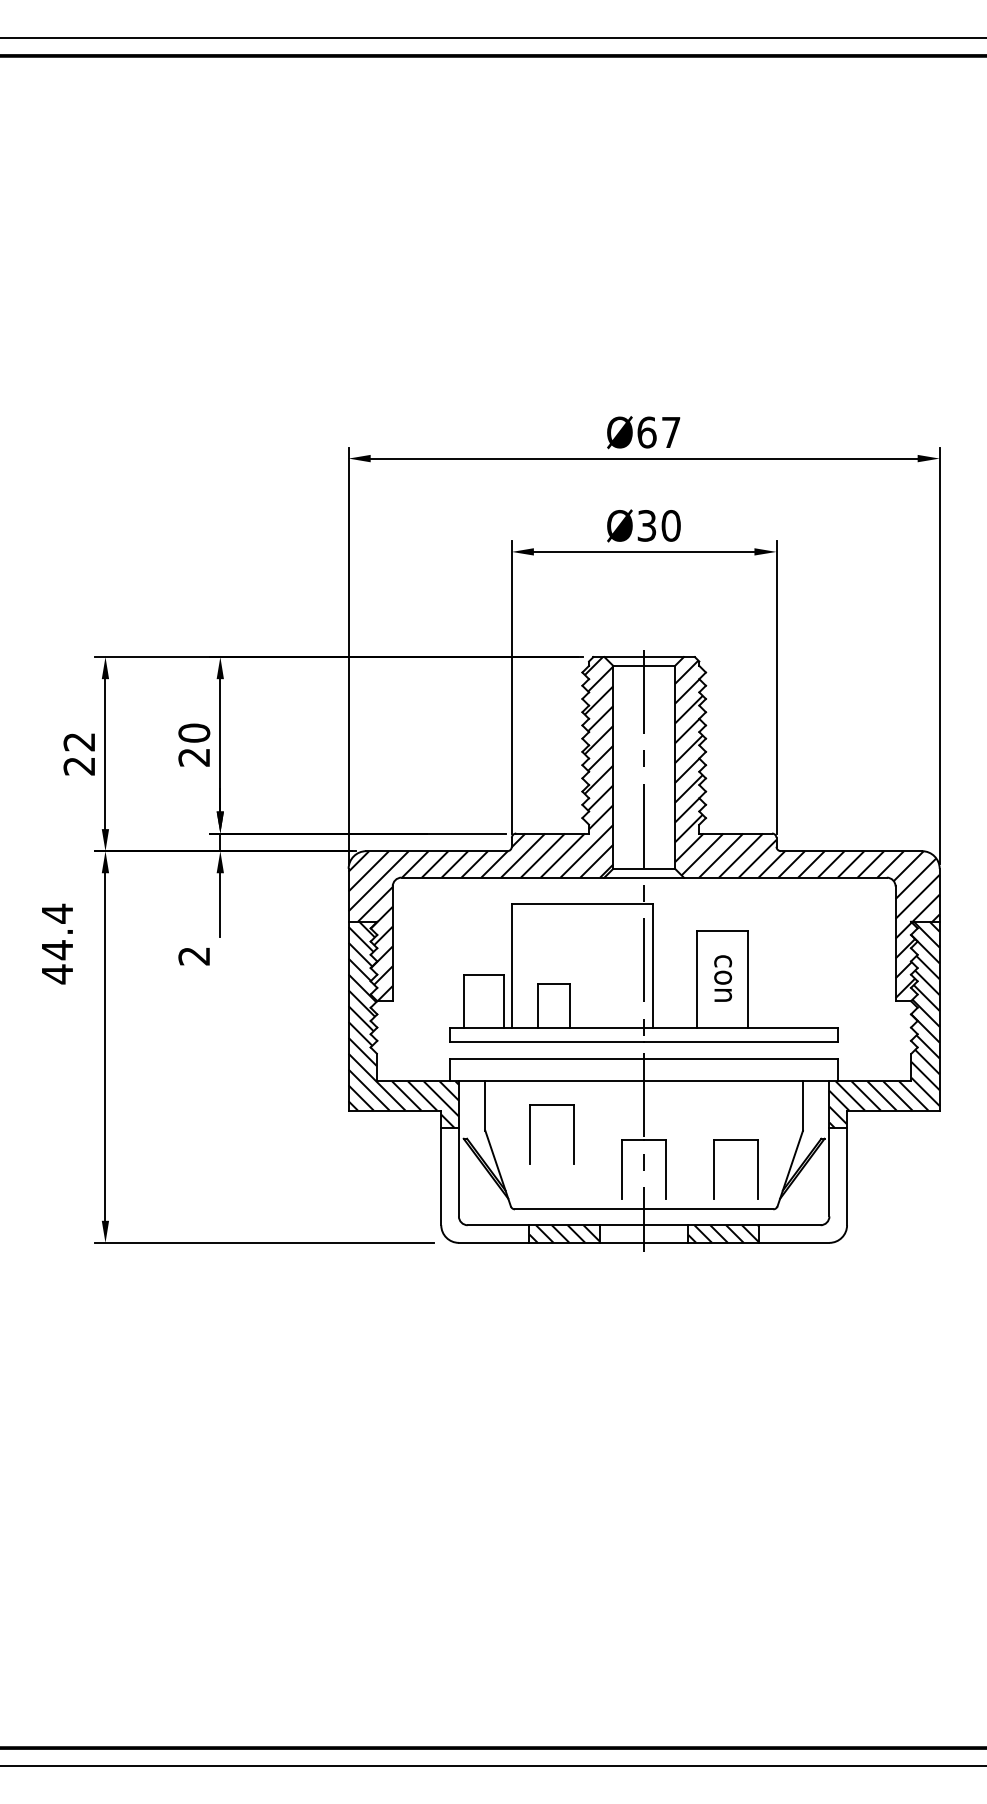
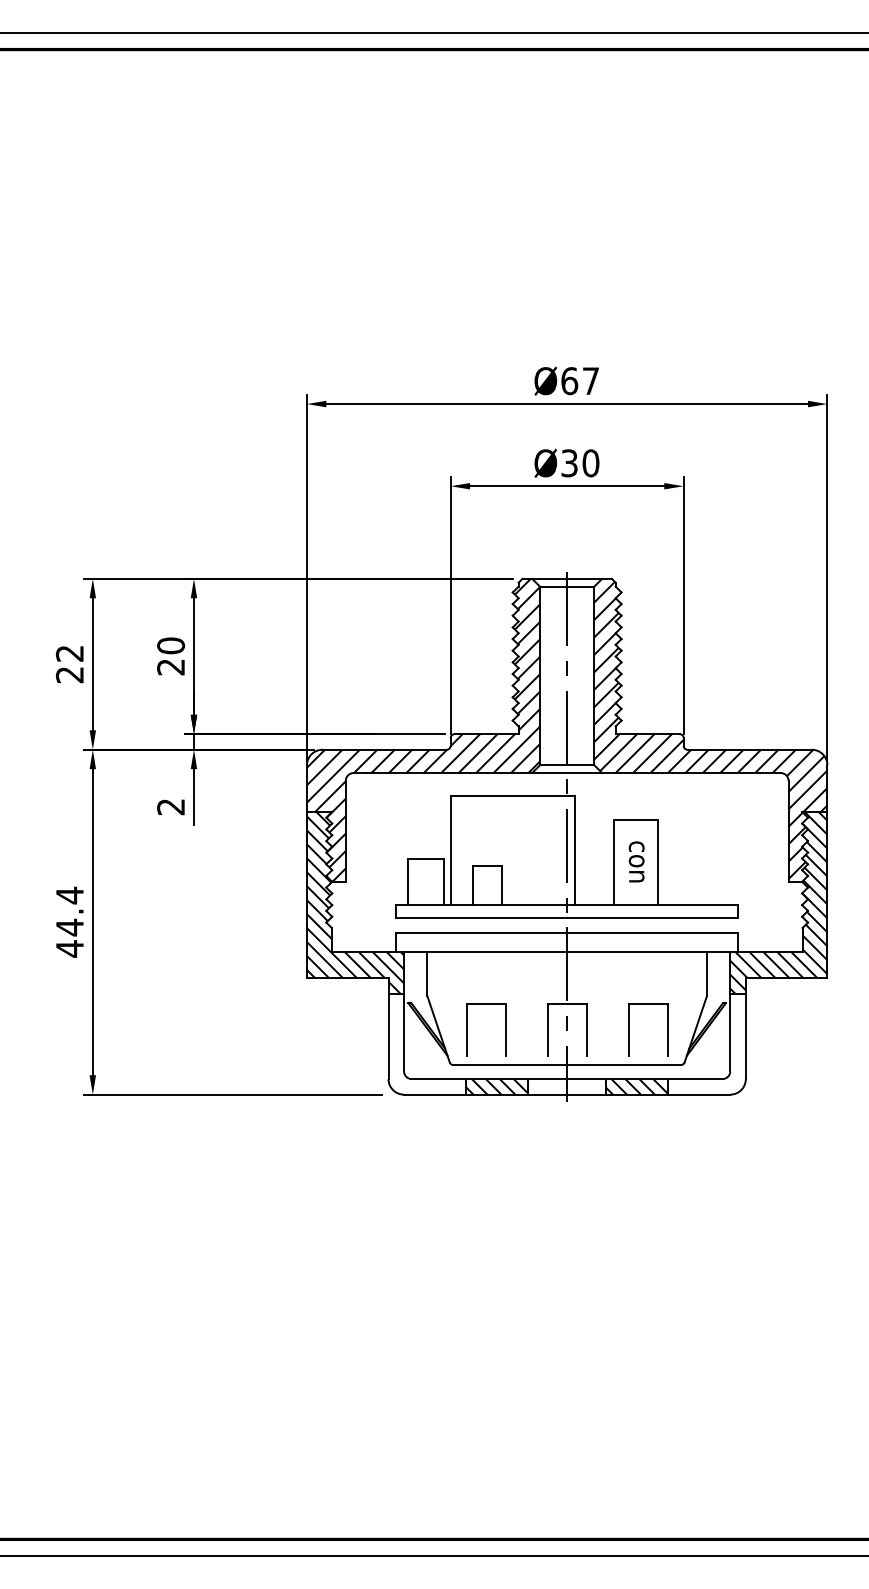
text: (57, 943) -> (69, 921), moved
text: (193, 956) -> (170, 807), moved
part: (530, 1134) -> (467, 1030), moved

